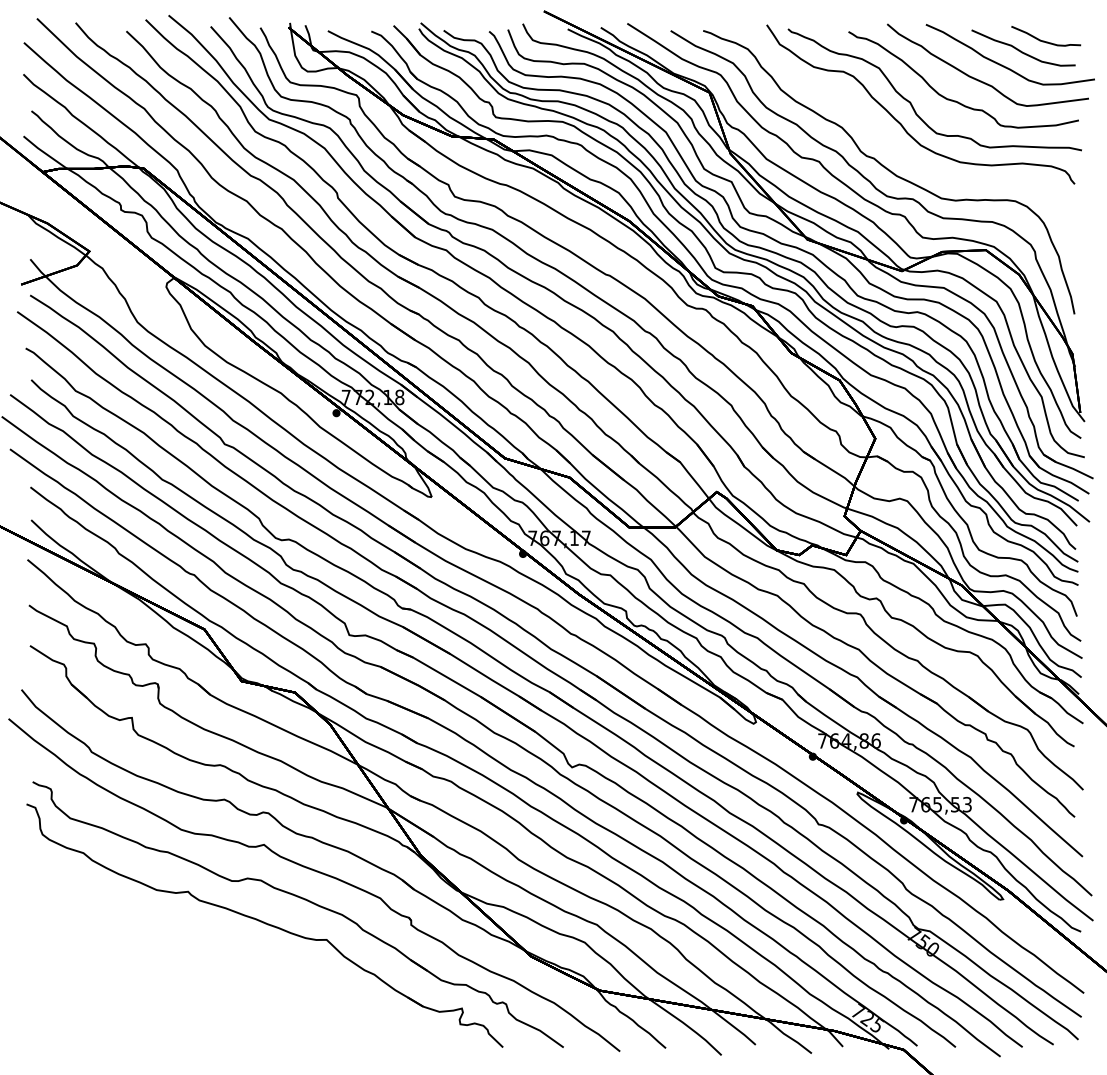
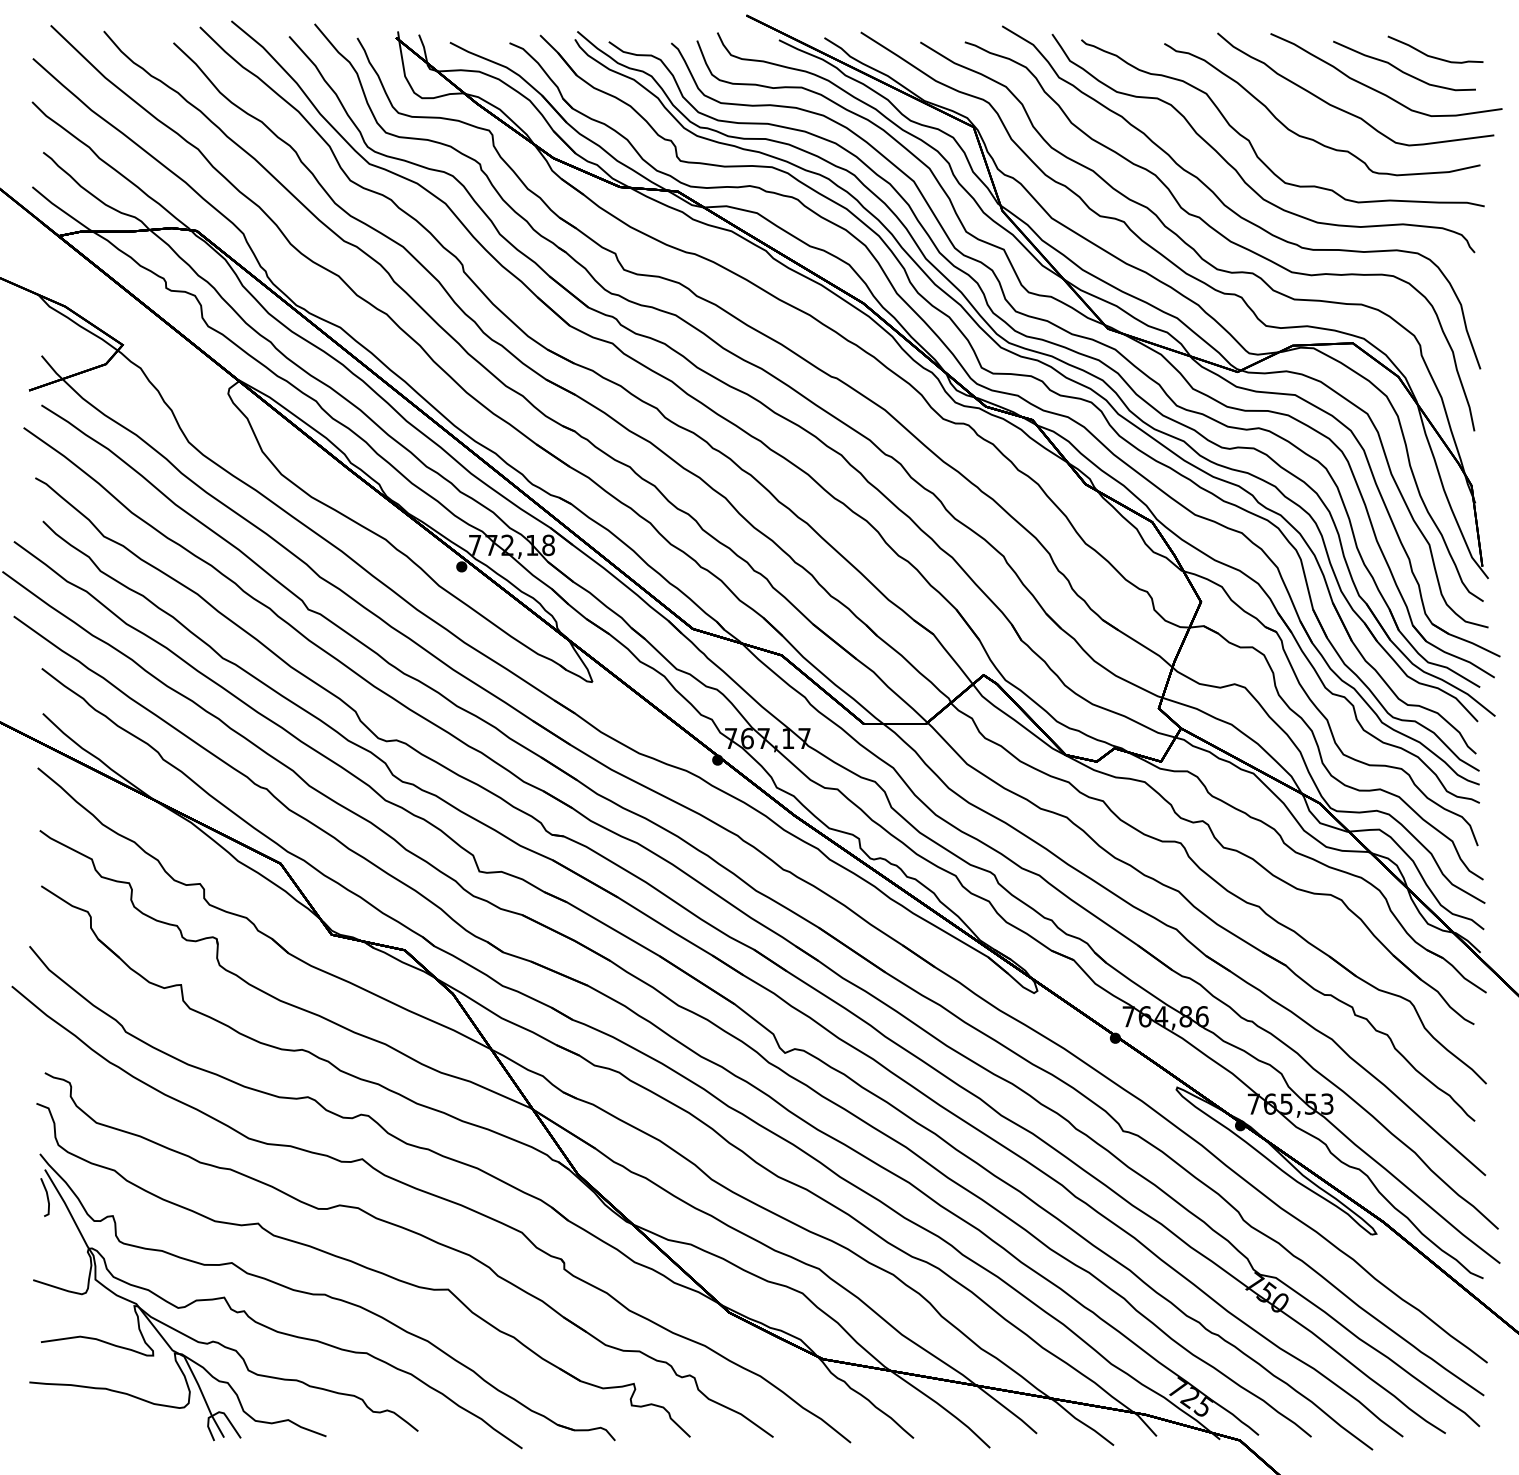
part: (898, 152) -> (1232, 209), added
part: (235, 948) -> (322, 1301), added

